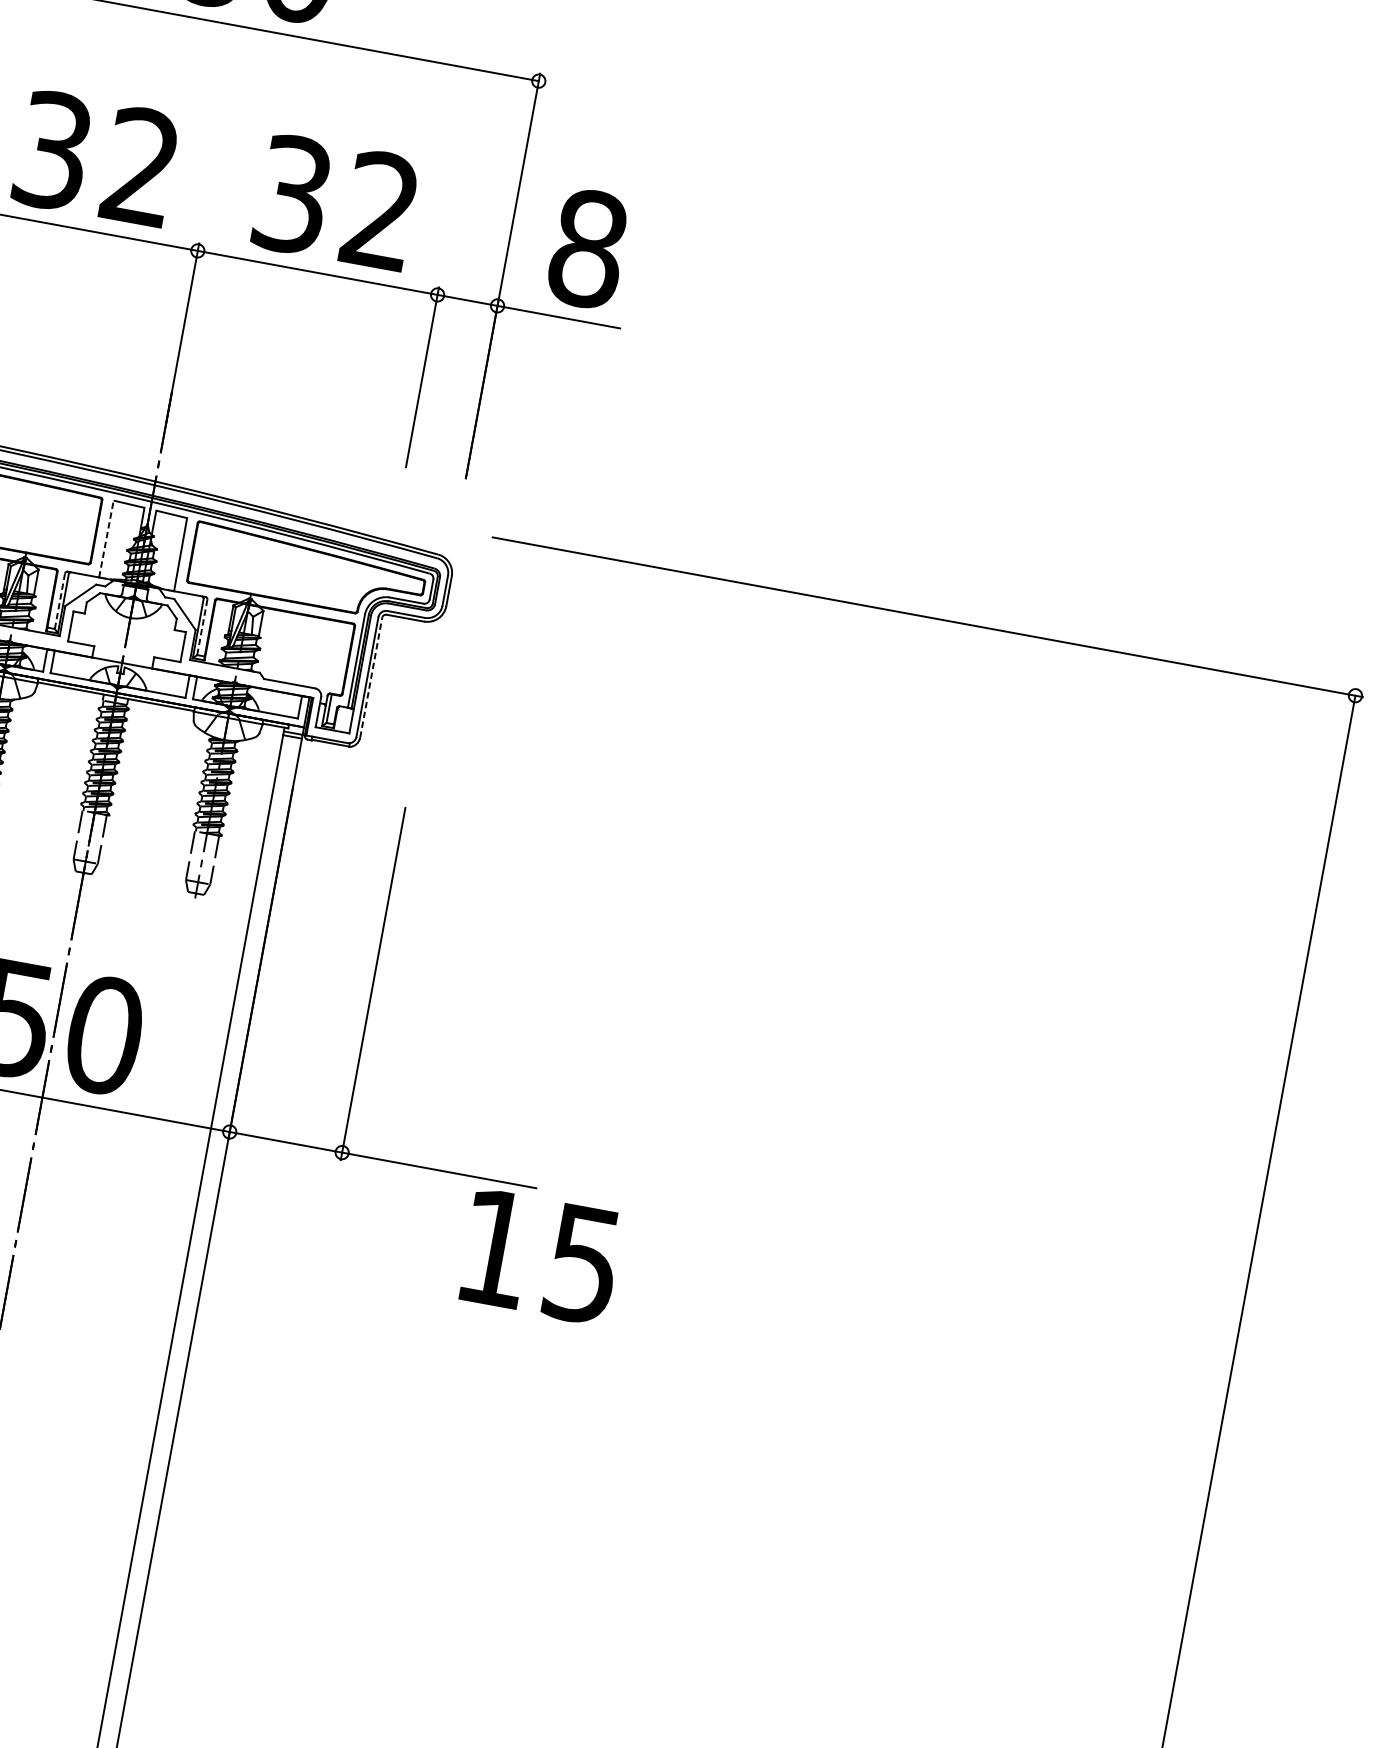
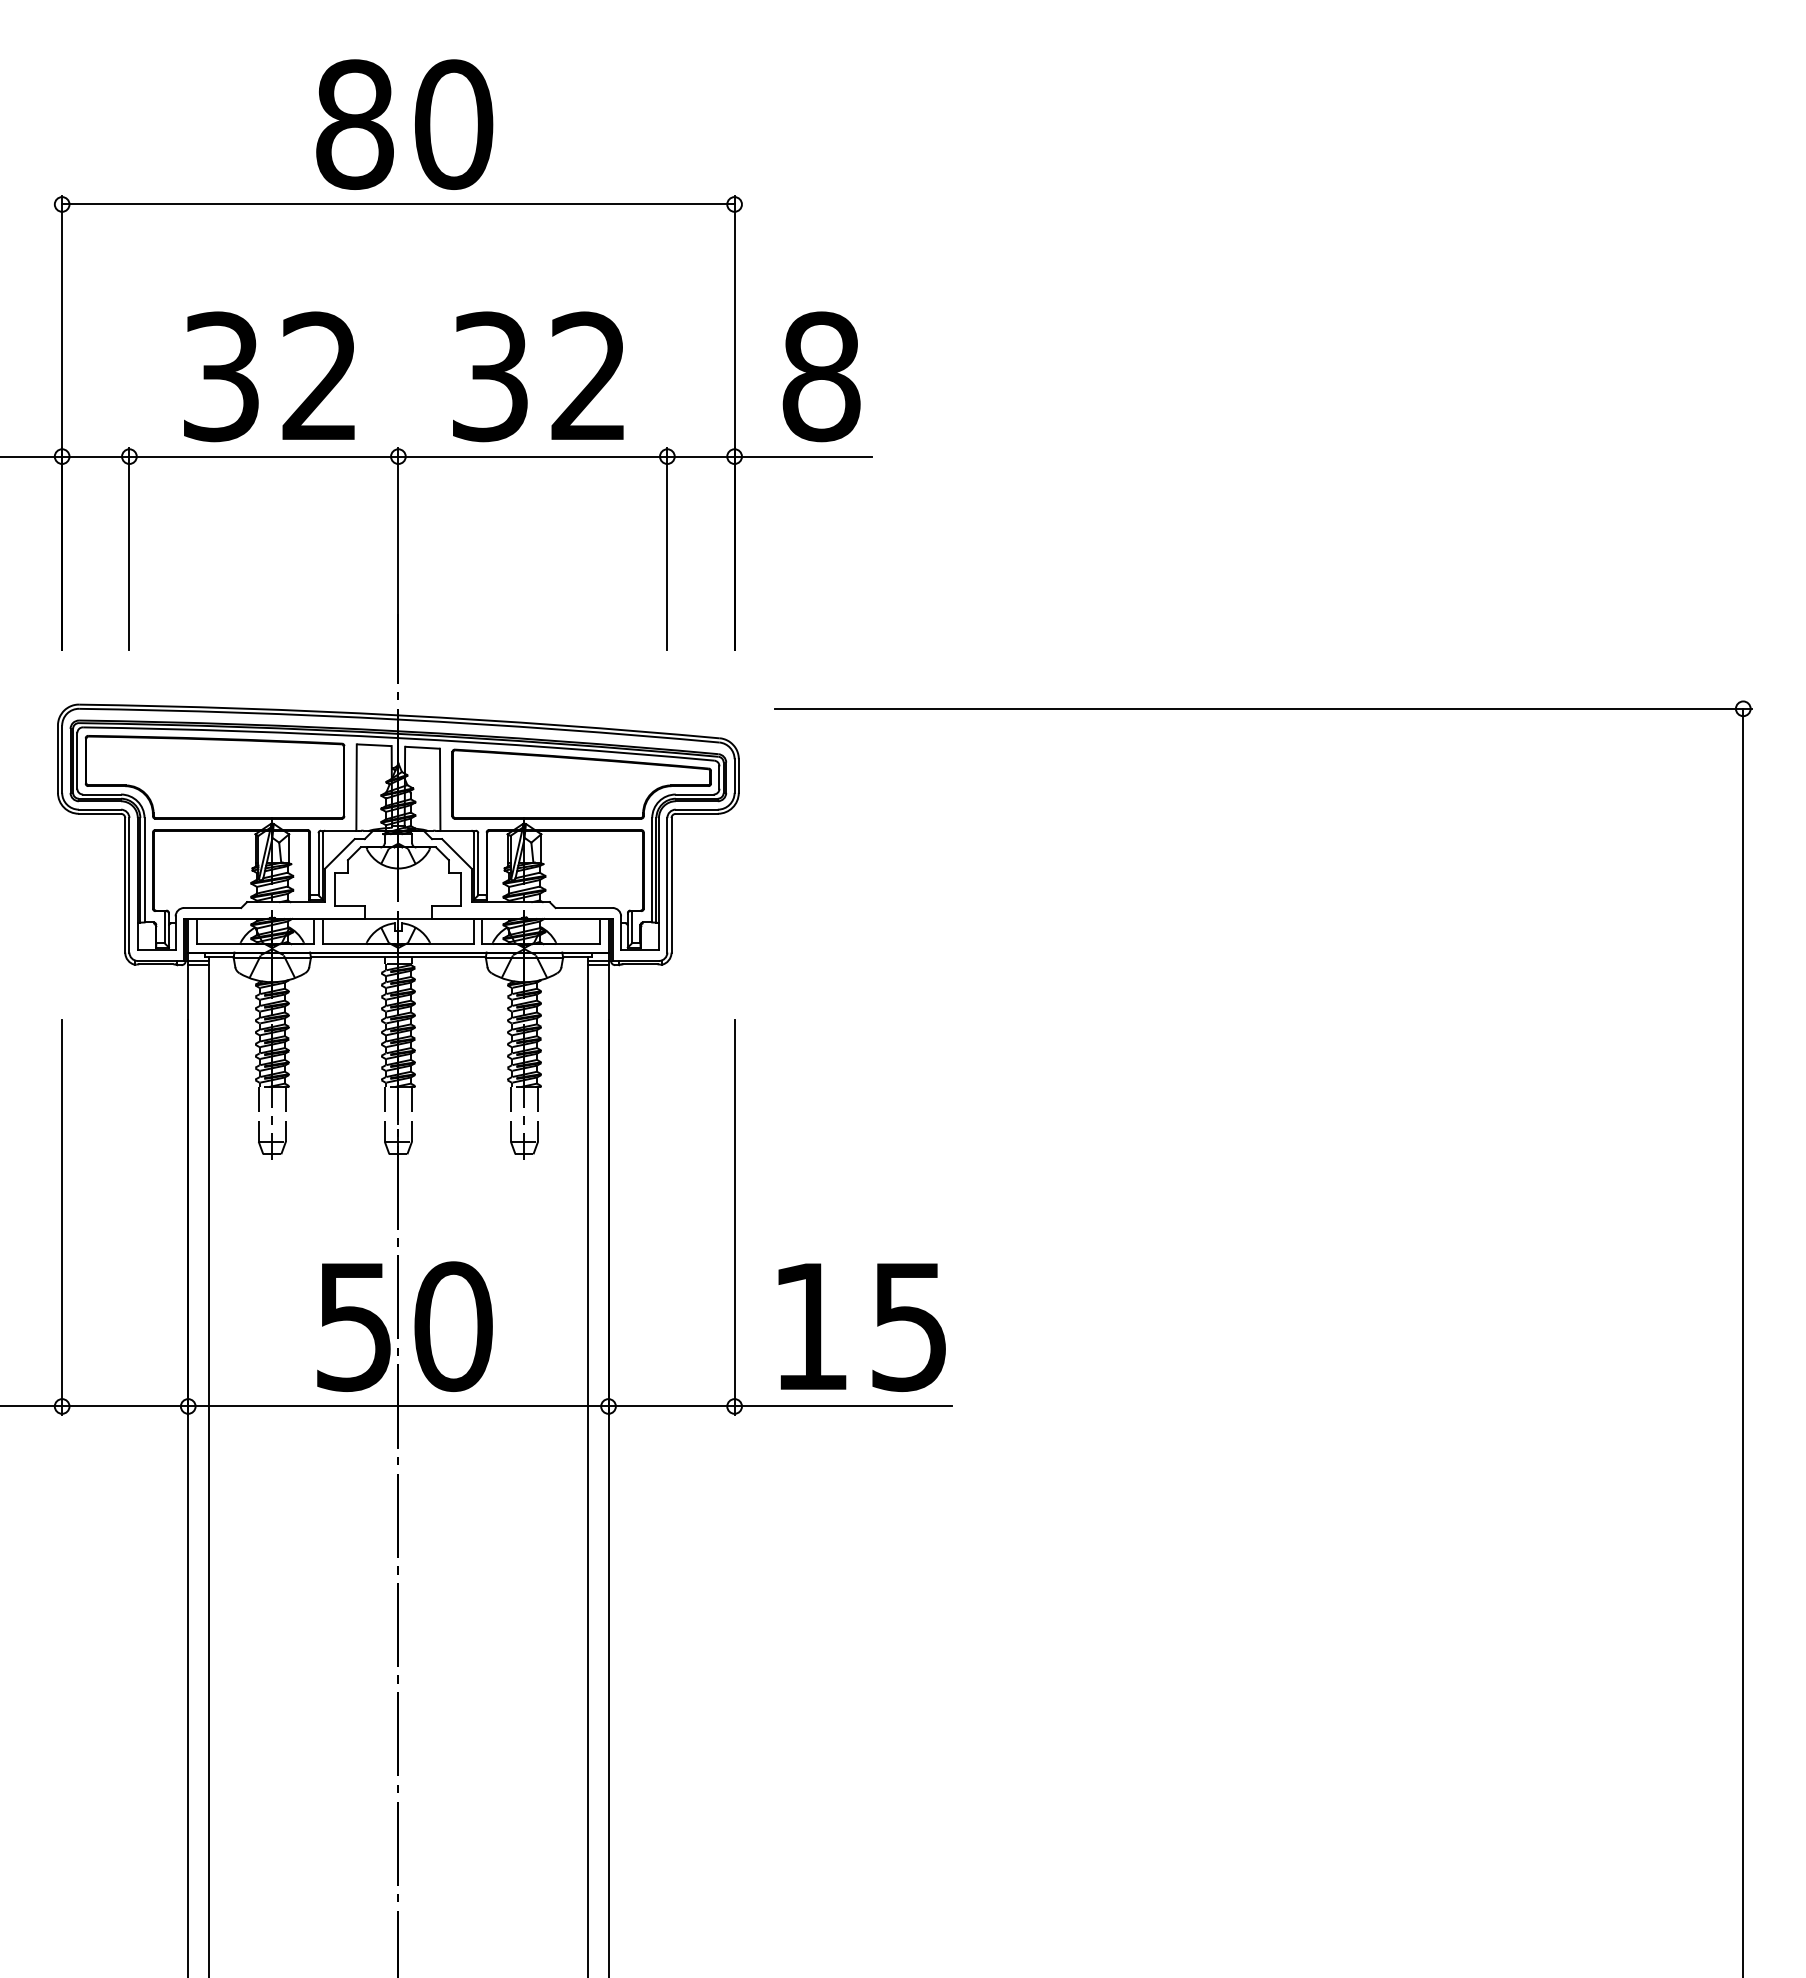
line: (106, 539) -> (356, 787), dashed -> solid
line: (60, 600) -> (318, 863), dashed -> solid
line: (202, 627) -> (478, 864), dashed -> solid
line: (371, 677) -> (671, 884), dashed -> solid
text: (540, 1257) -> (861, 1327), moved

